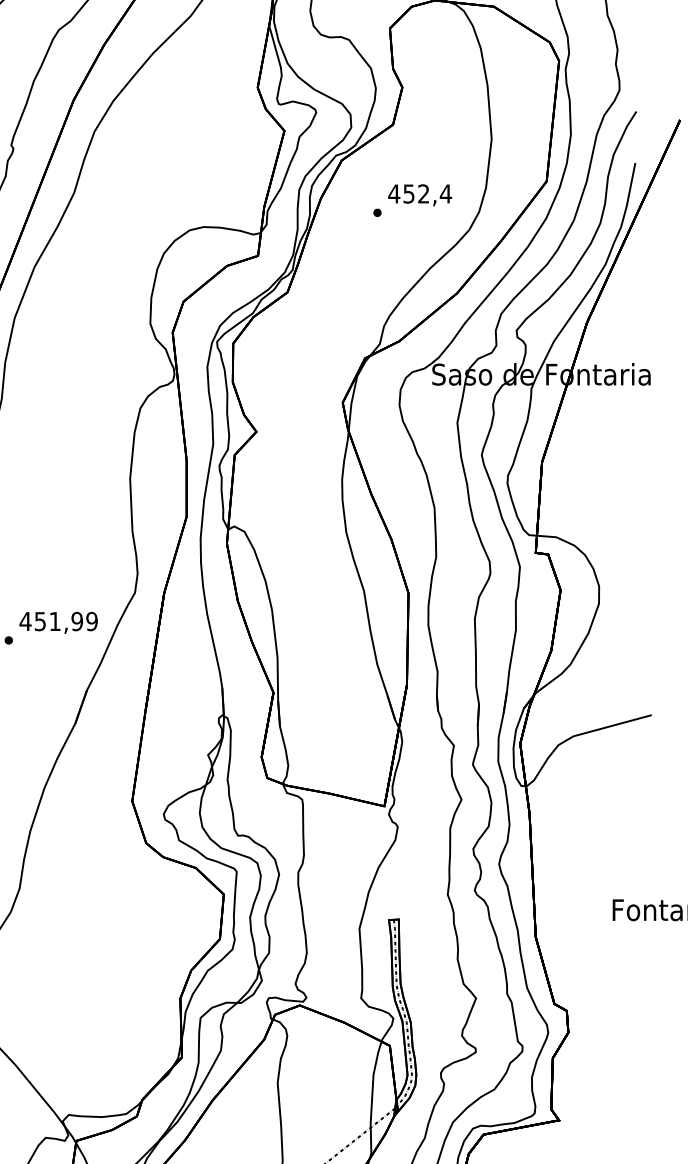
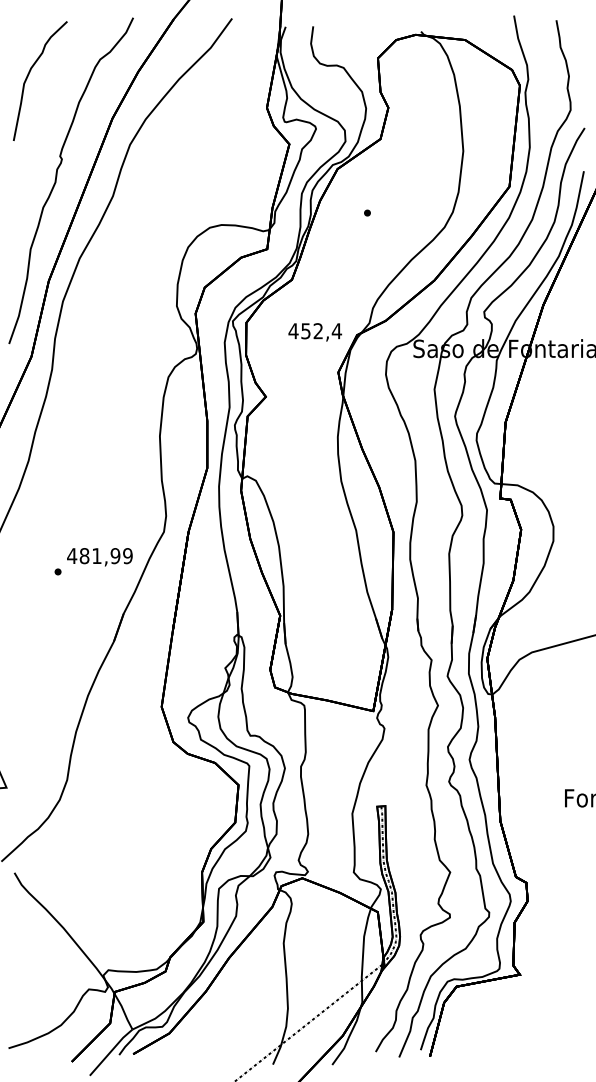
text: (420, 195) -> (315, 332), moved
text: (40, 622) -> (84, 556), 451,99 -> 481,99

